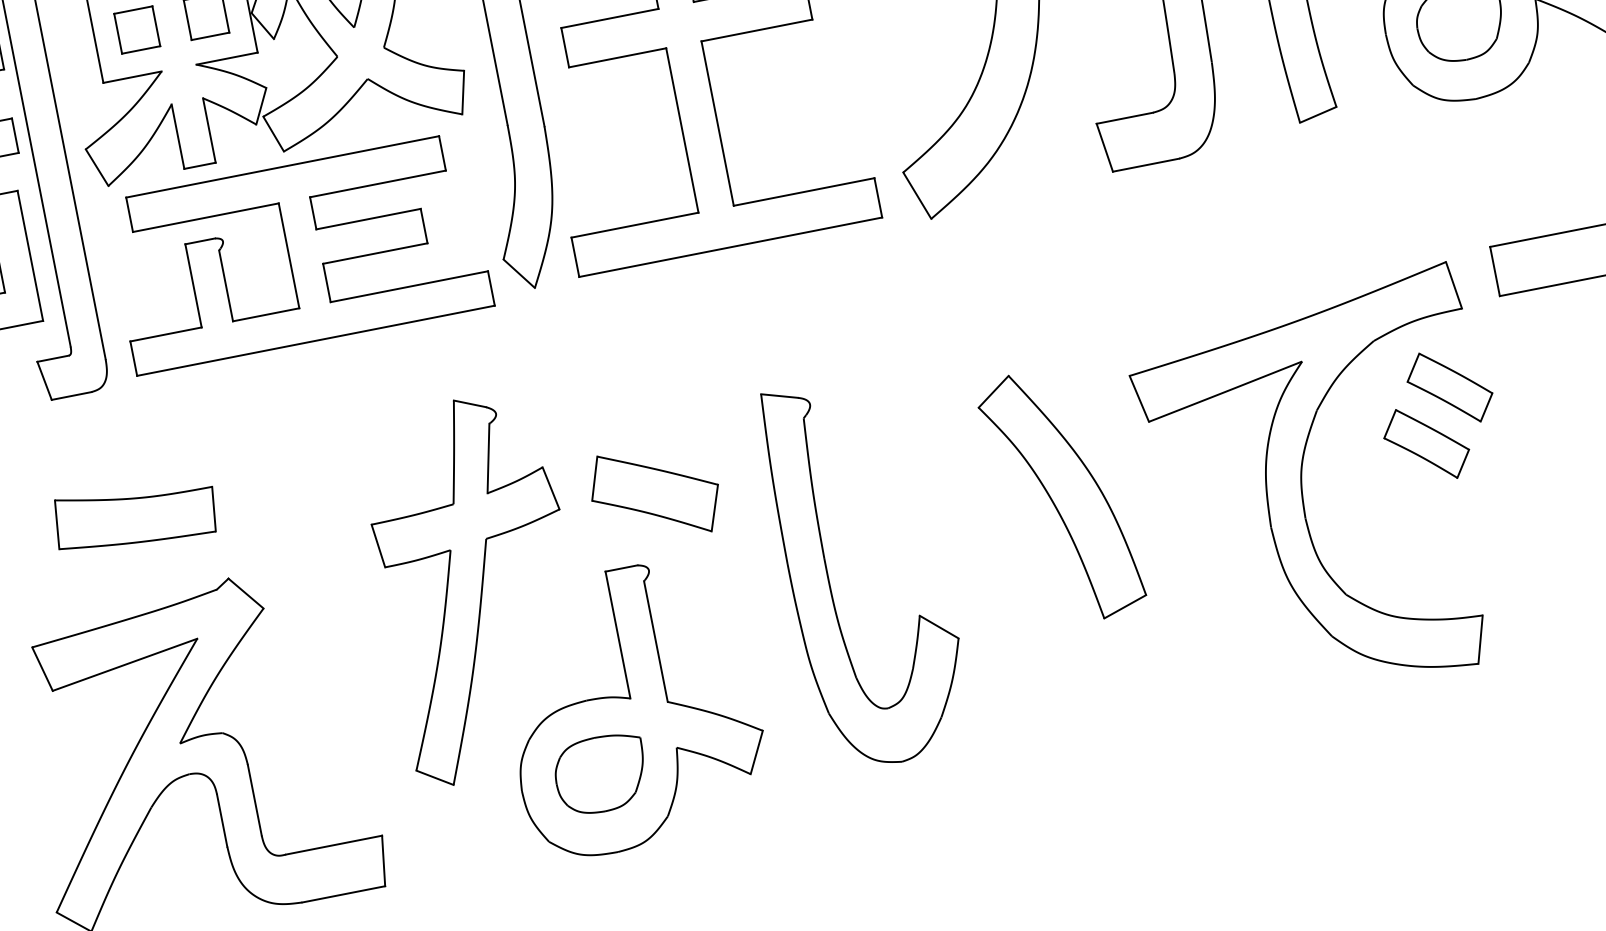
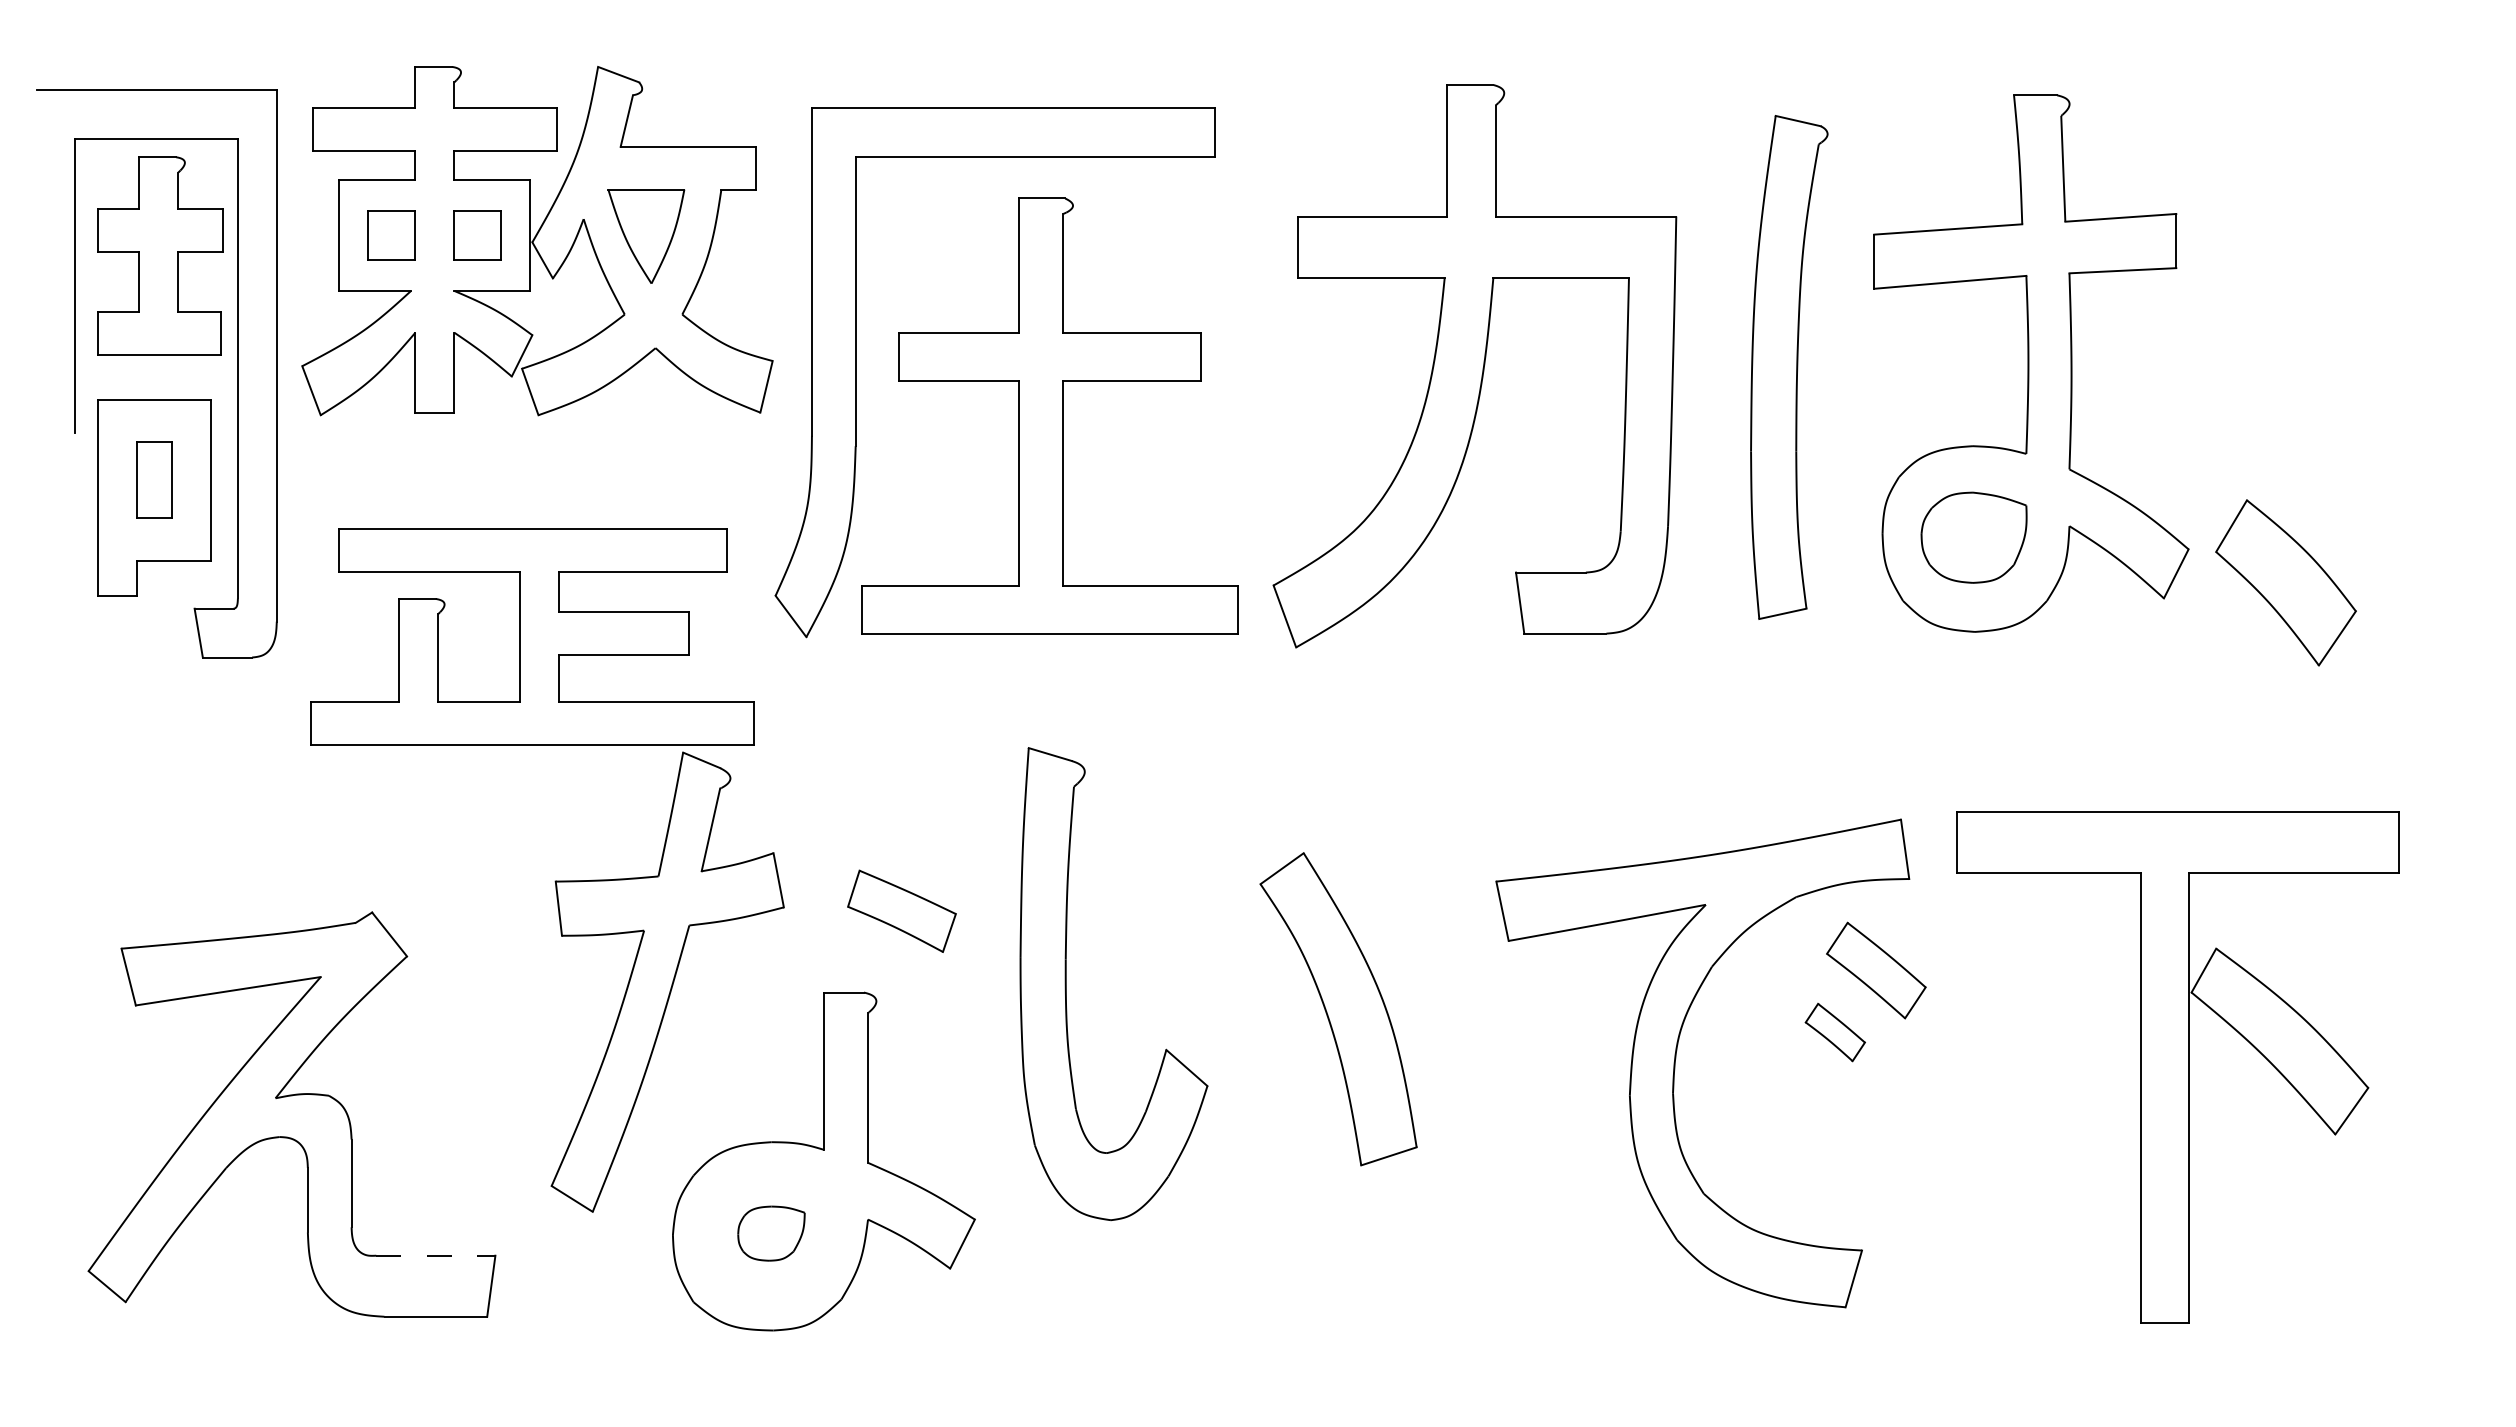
part: (298, 253) -> (532, 636), moved
part: (1426, 443) -> (1835, 1032), size x0.6
part: (654, 494) -> (901, 911), size x0.7
part: (1061, 496) -> (1338, 1009), moved
part: (135, 515) -> (275, 815), removed
part: (828, 578) -> (1066, 984), moved
part: (601, 774) -> (771, 1233), size x0.6
line: (333, 845) -> (435, 1255), solid -> dashed

